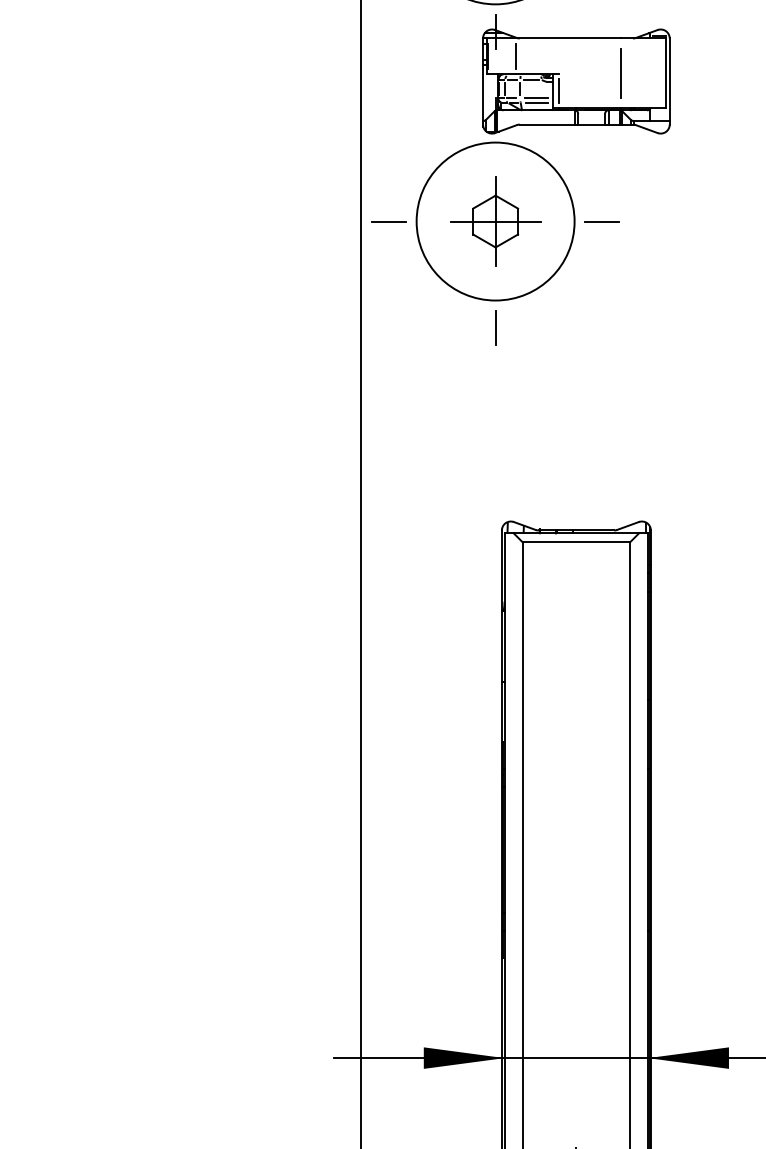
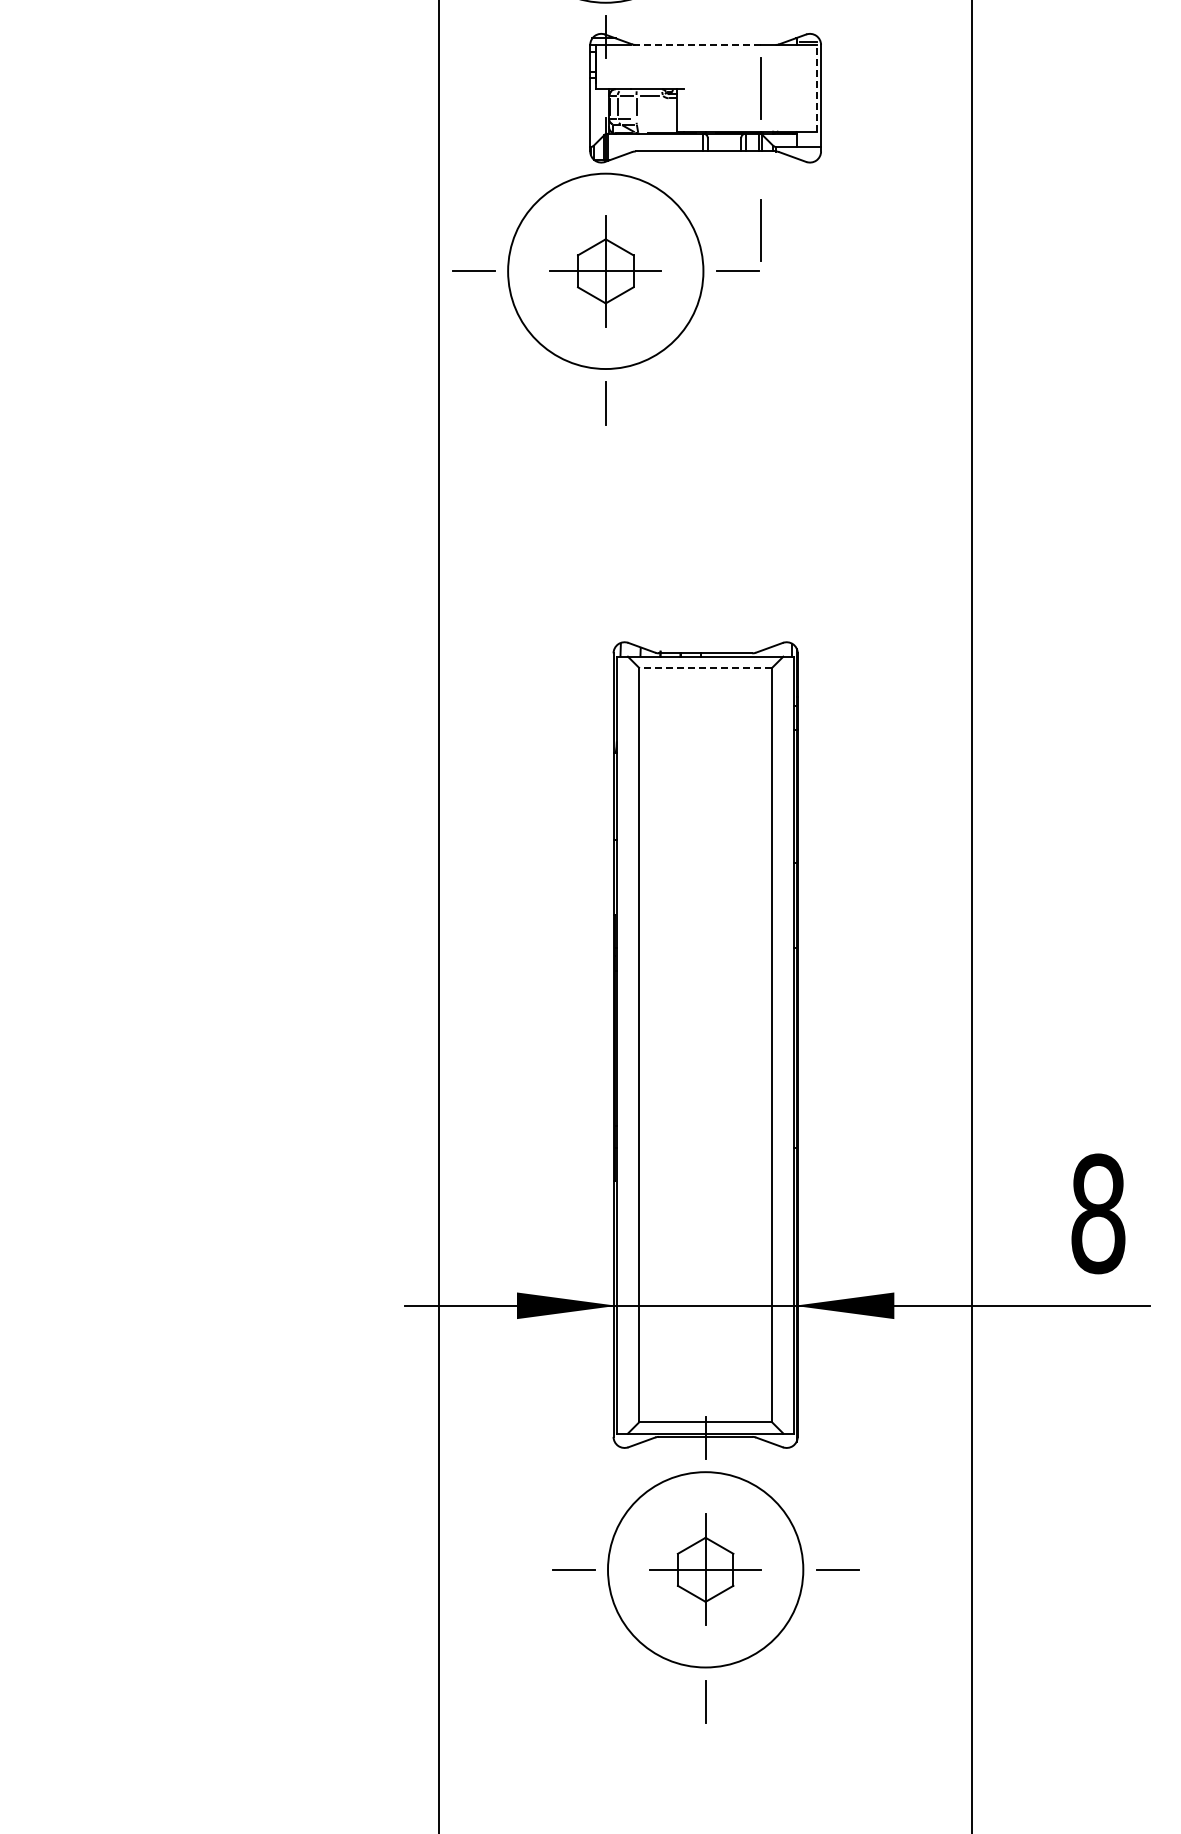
line: (568, 38) -> (695, 44), solid -> dashed
line: (515, 55) -> (630, 66), removed
line: (666, 72) -> (816, 87), solid -> dashed
line: (559, 91) -> (684, 110), removed
line: (536, 97) -> (656, 118), removed
line: (536, 102) -> (656, 124), removed
line: (620, 188) -> (760, 230), added
line: (576, 541) -> (705, 667), solid -> dashed

